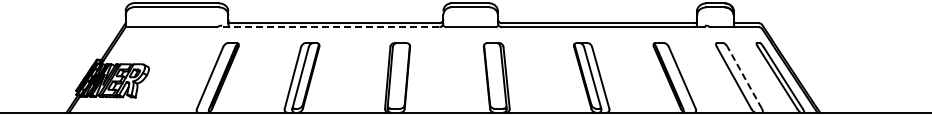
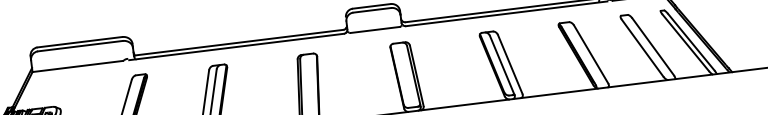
line: (331, 27) -> (236, 47), dashed -> solid
line: (744, 77) -> (652, 46), dashed -> solid

